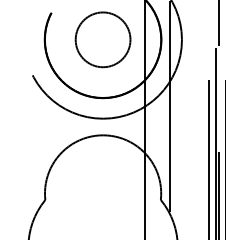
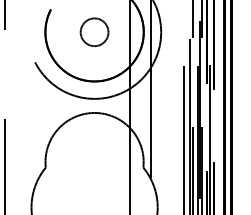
circle: (102, 40) -> (94, 32), size x0.6

